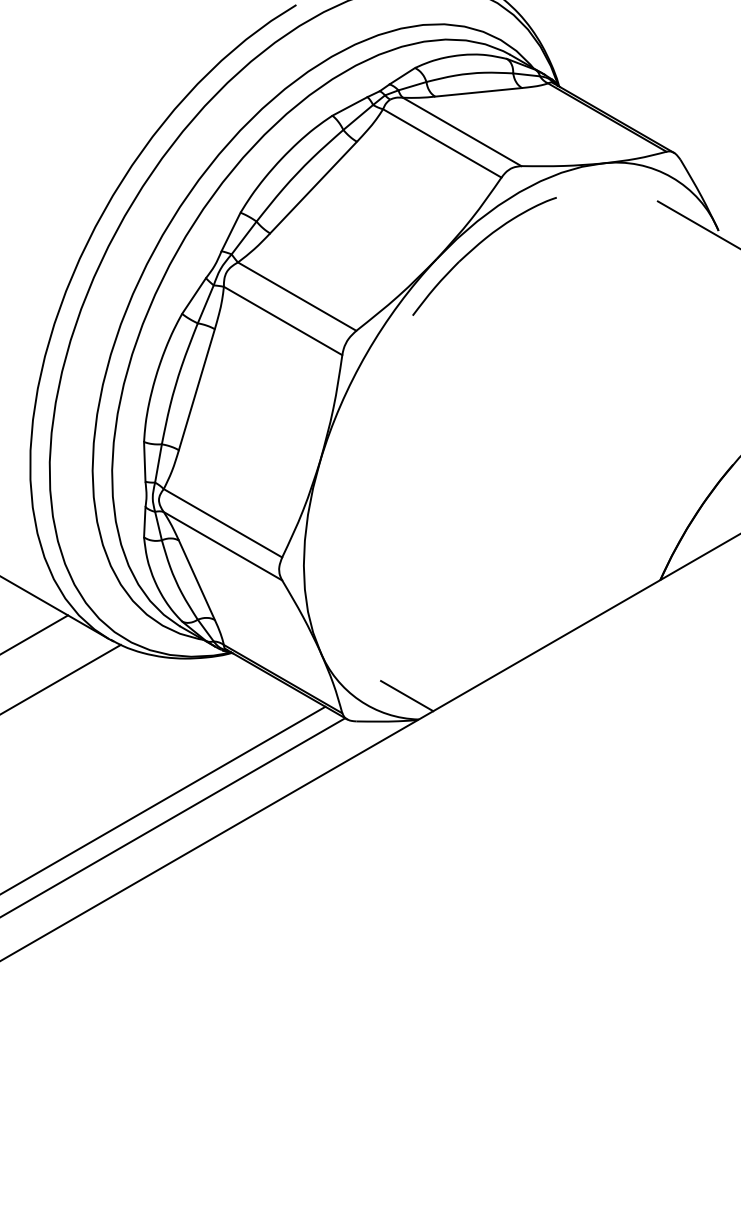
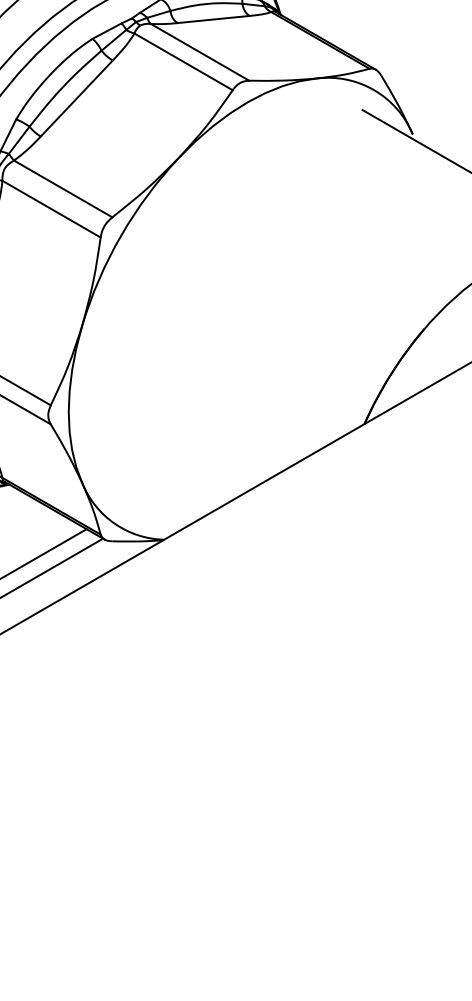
part: (476, 247) -> (211, 148), removed
line: (407, 696) -> (154, 520), removed

